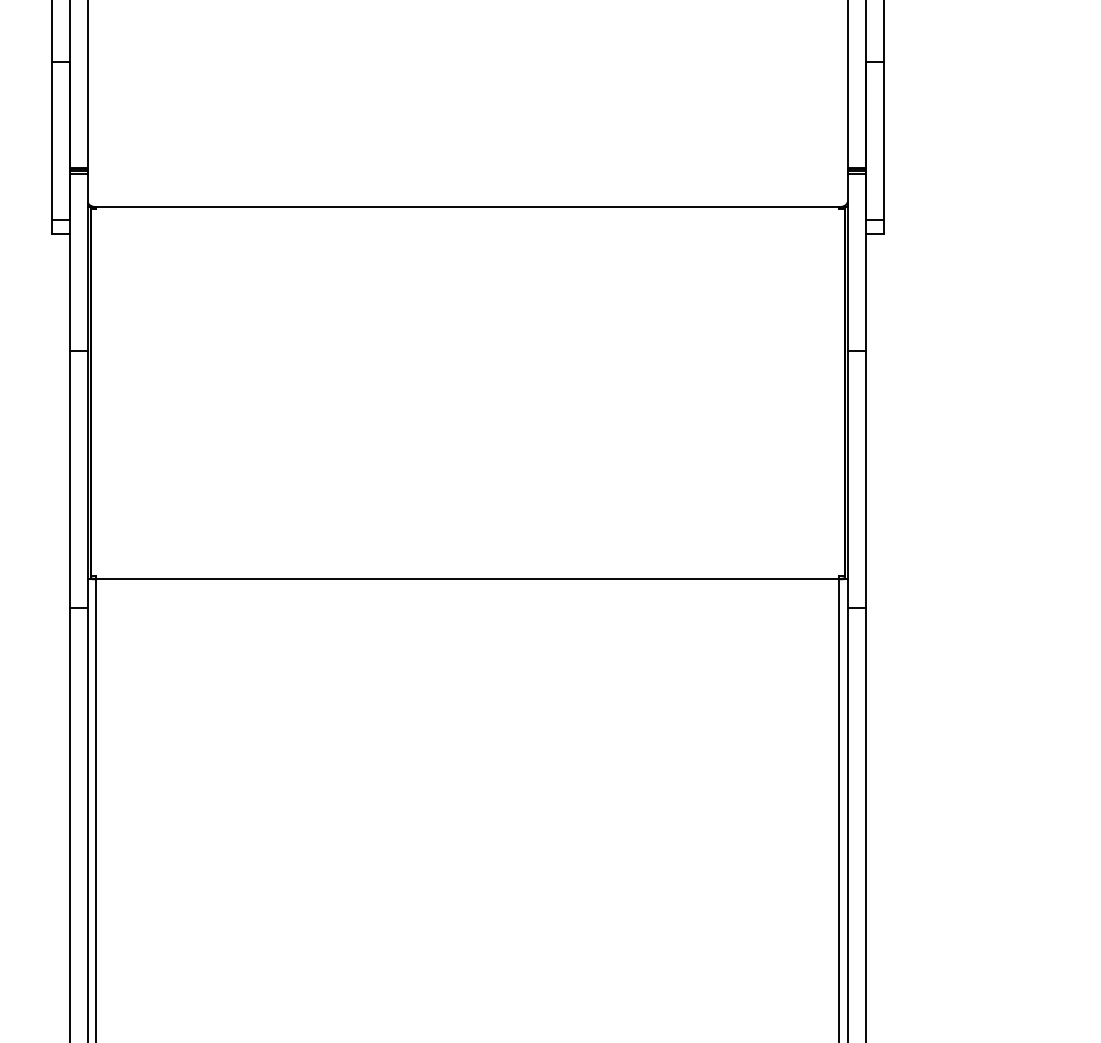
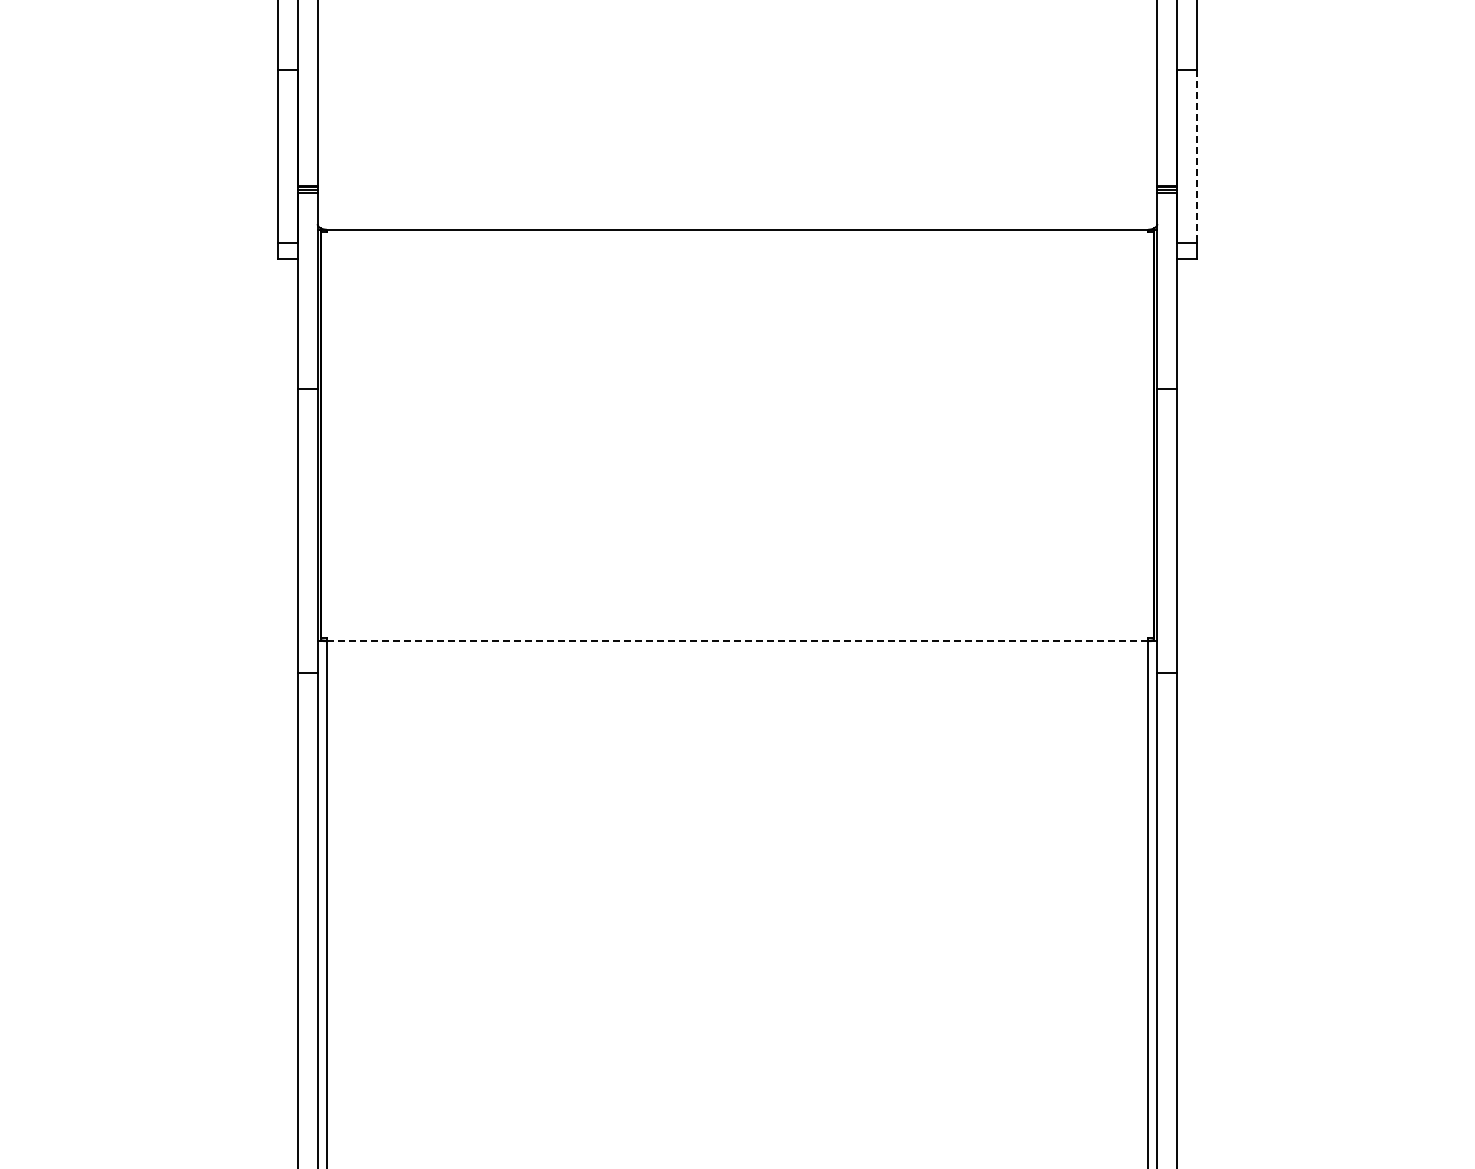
line: (883, 140) -> (1197, 156), solid -> dashed
line: (467, 579) -> (737, 641), solid -> dashed

